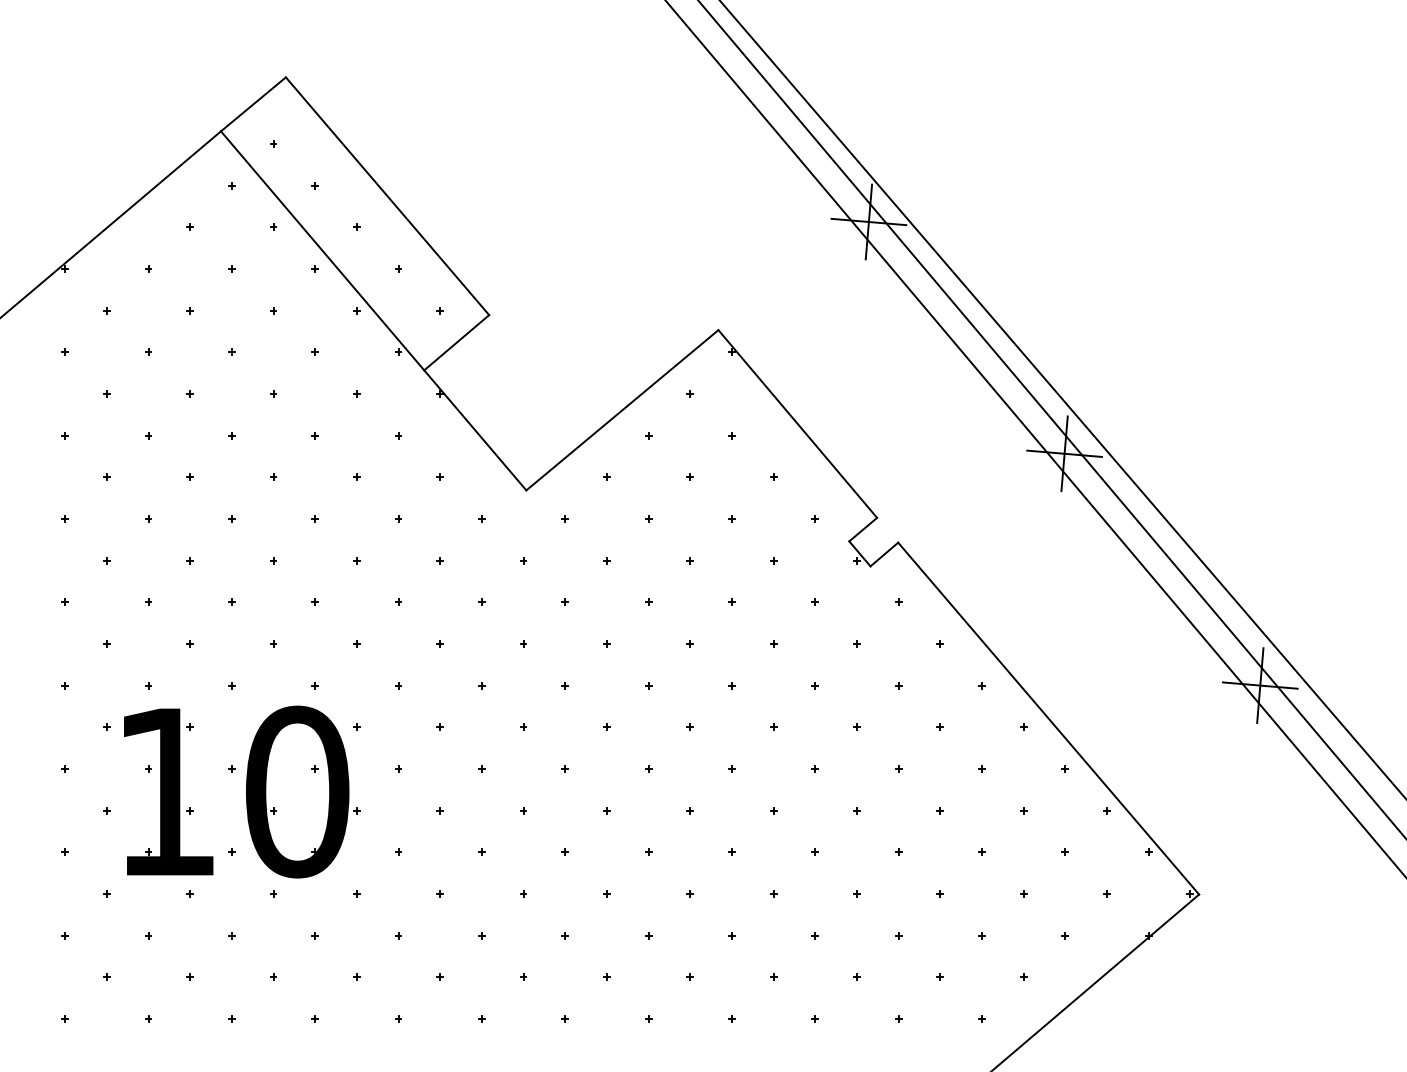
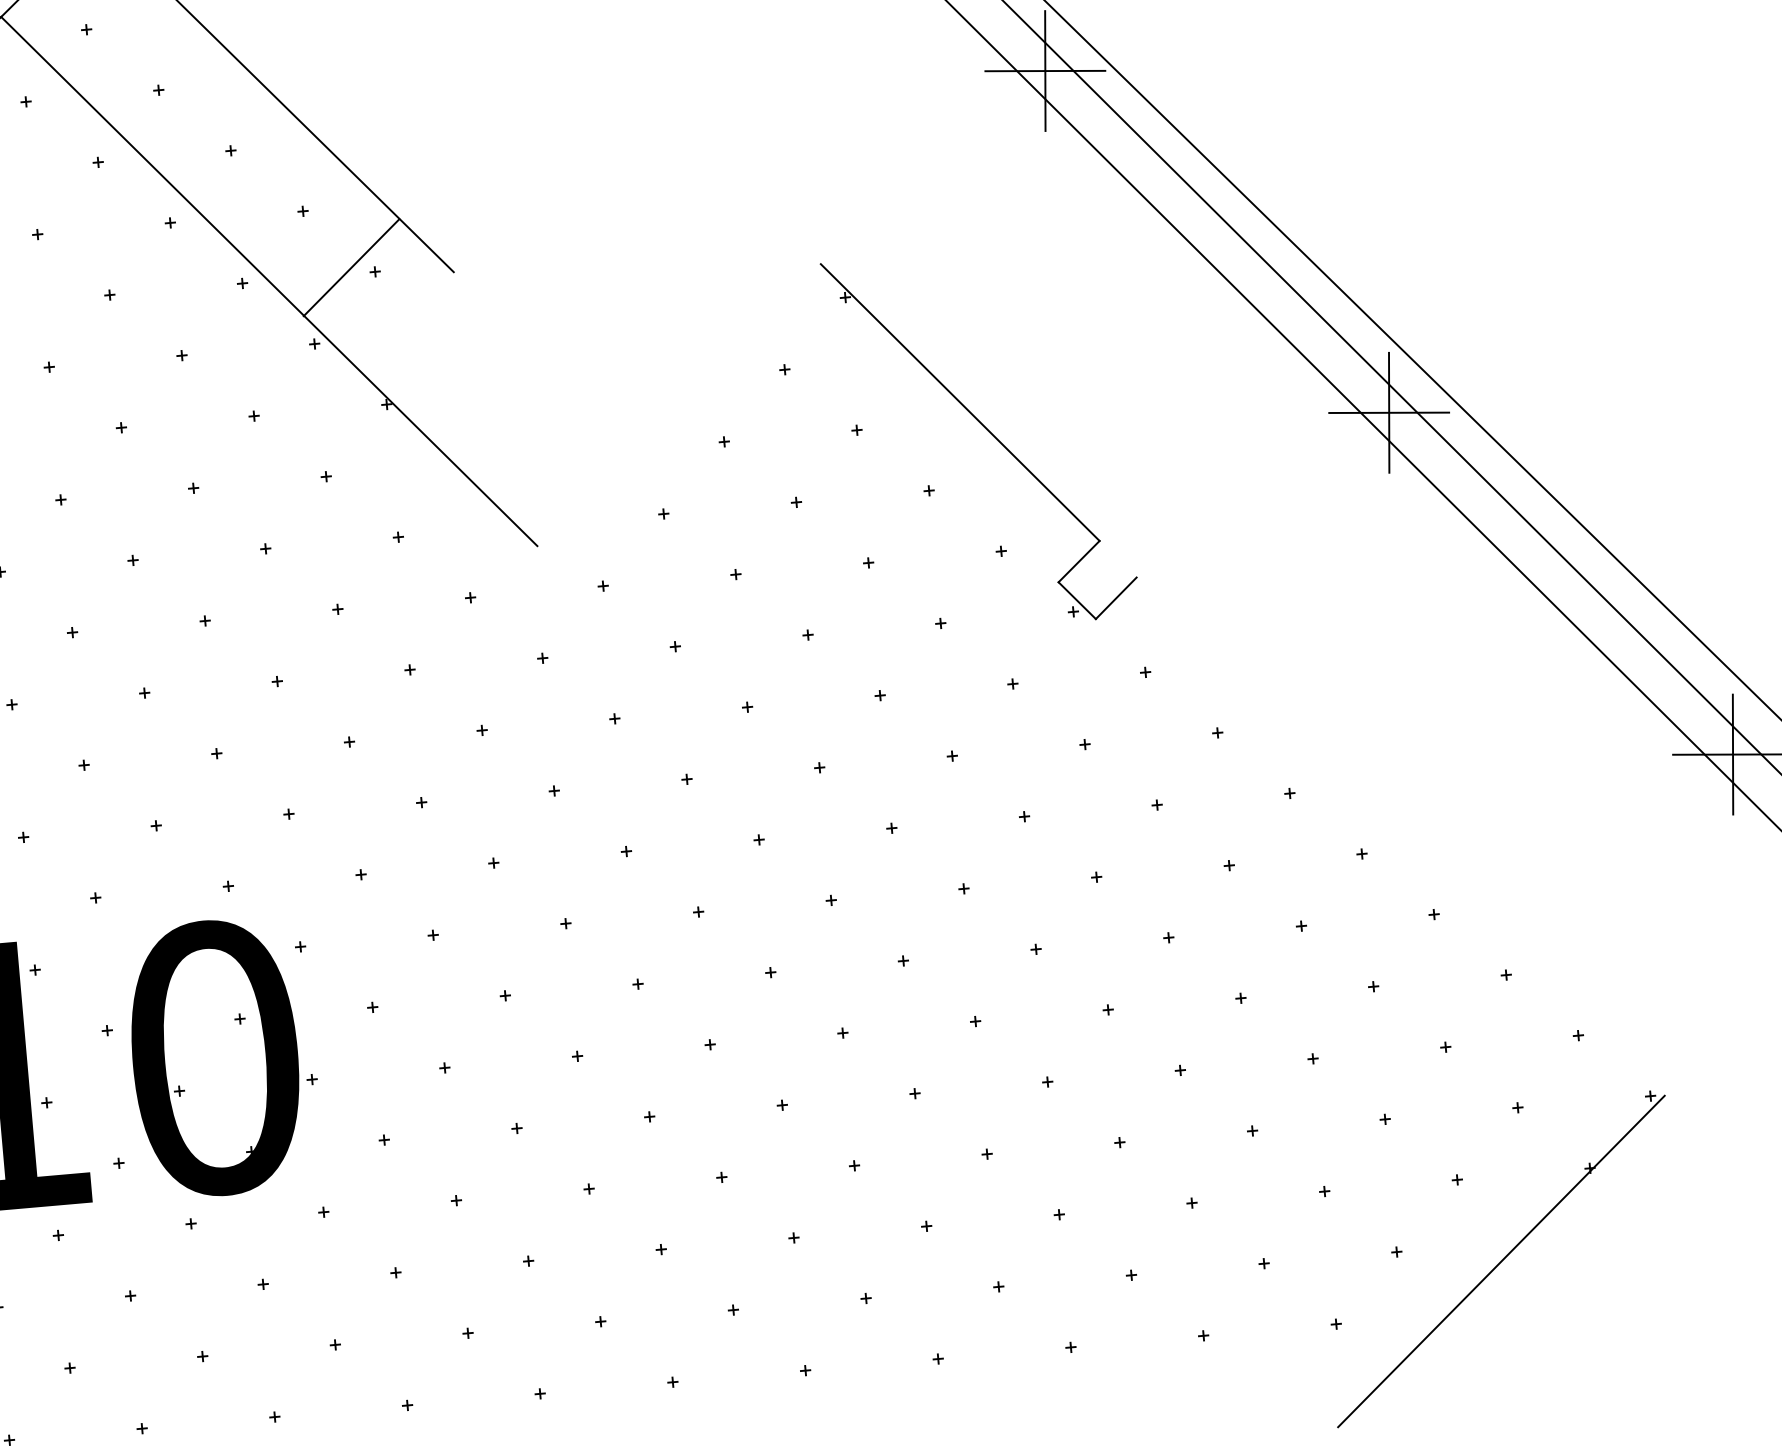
line: (456, 342) -> (351, 267), moved
line: (622, 410) -> (679, 405), removed
line: (1048, 718) -> (1400, 836), removed

